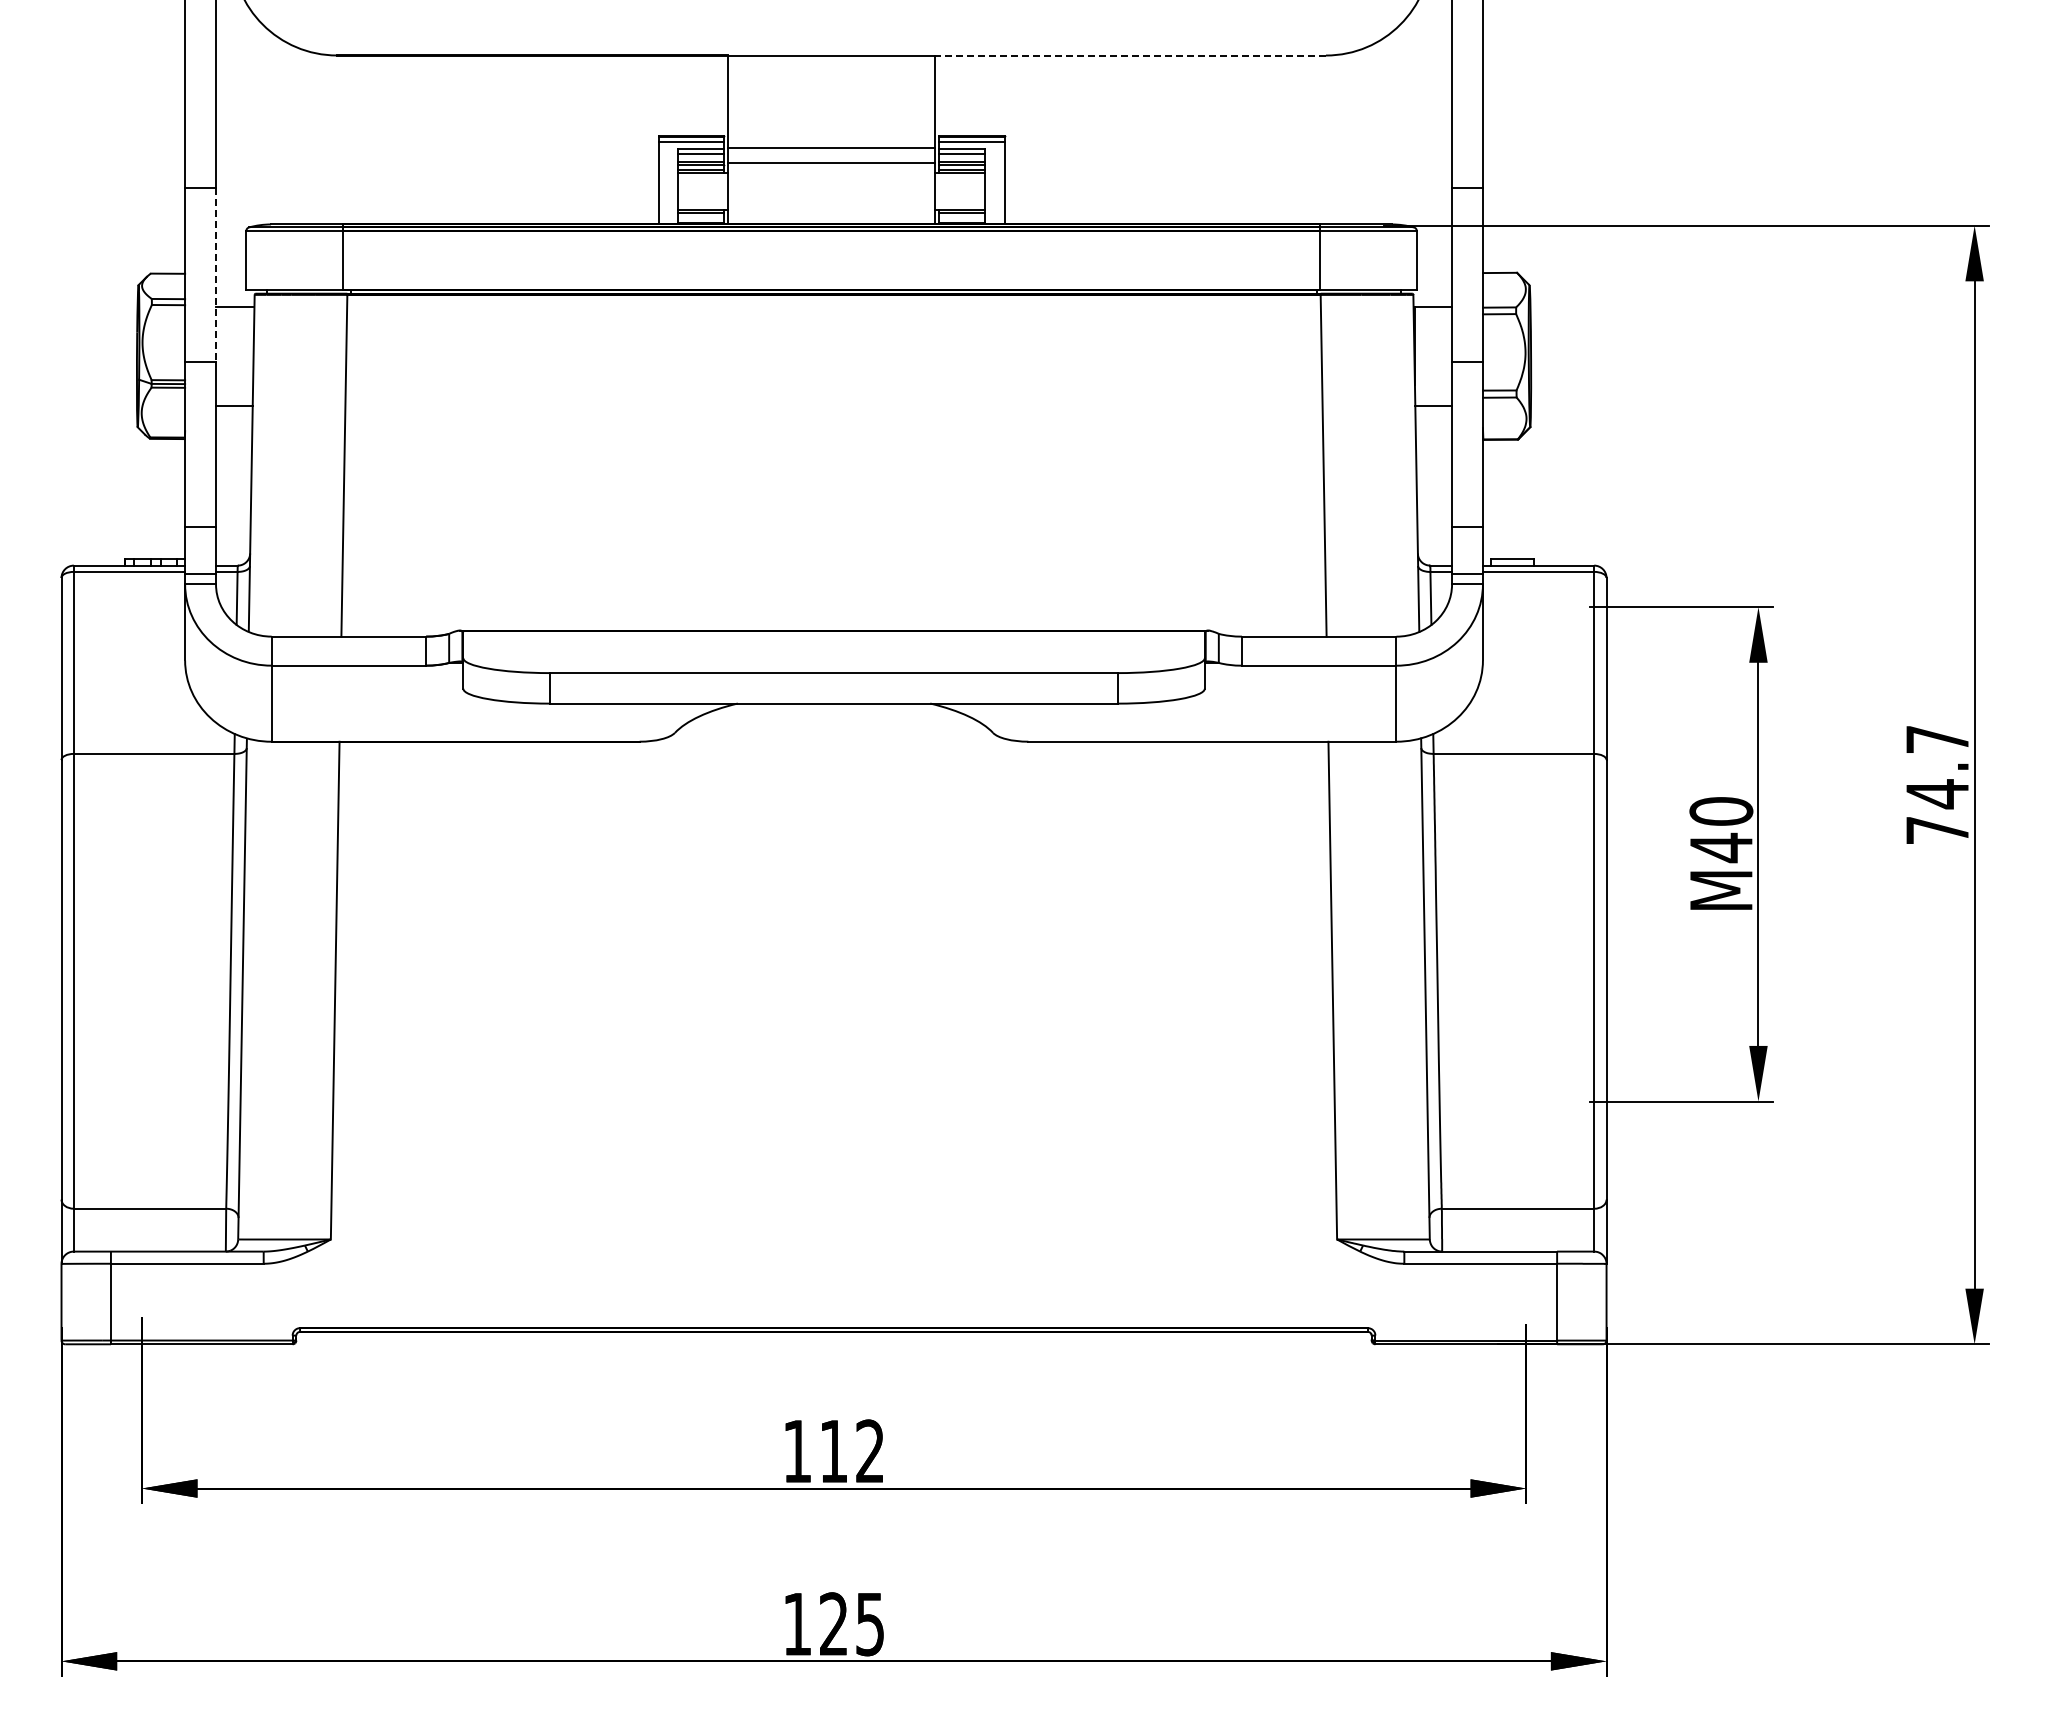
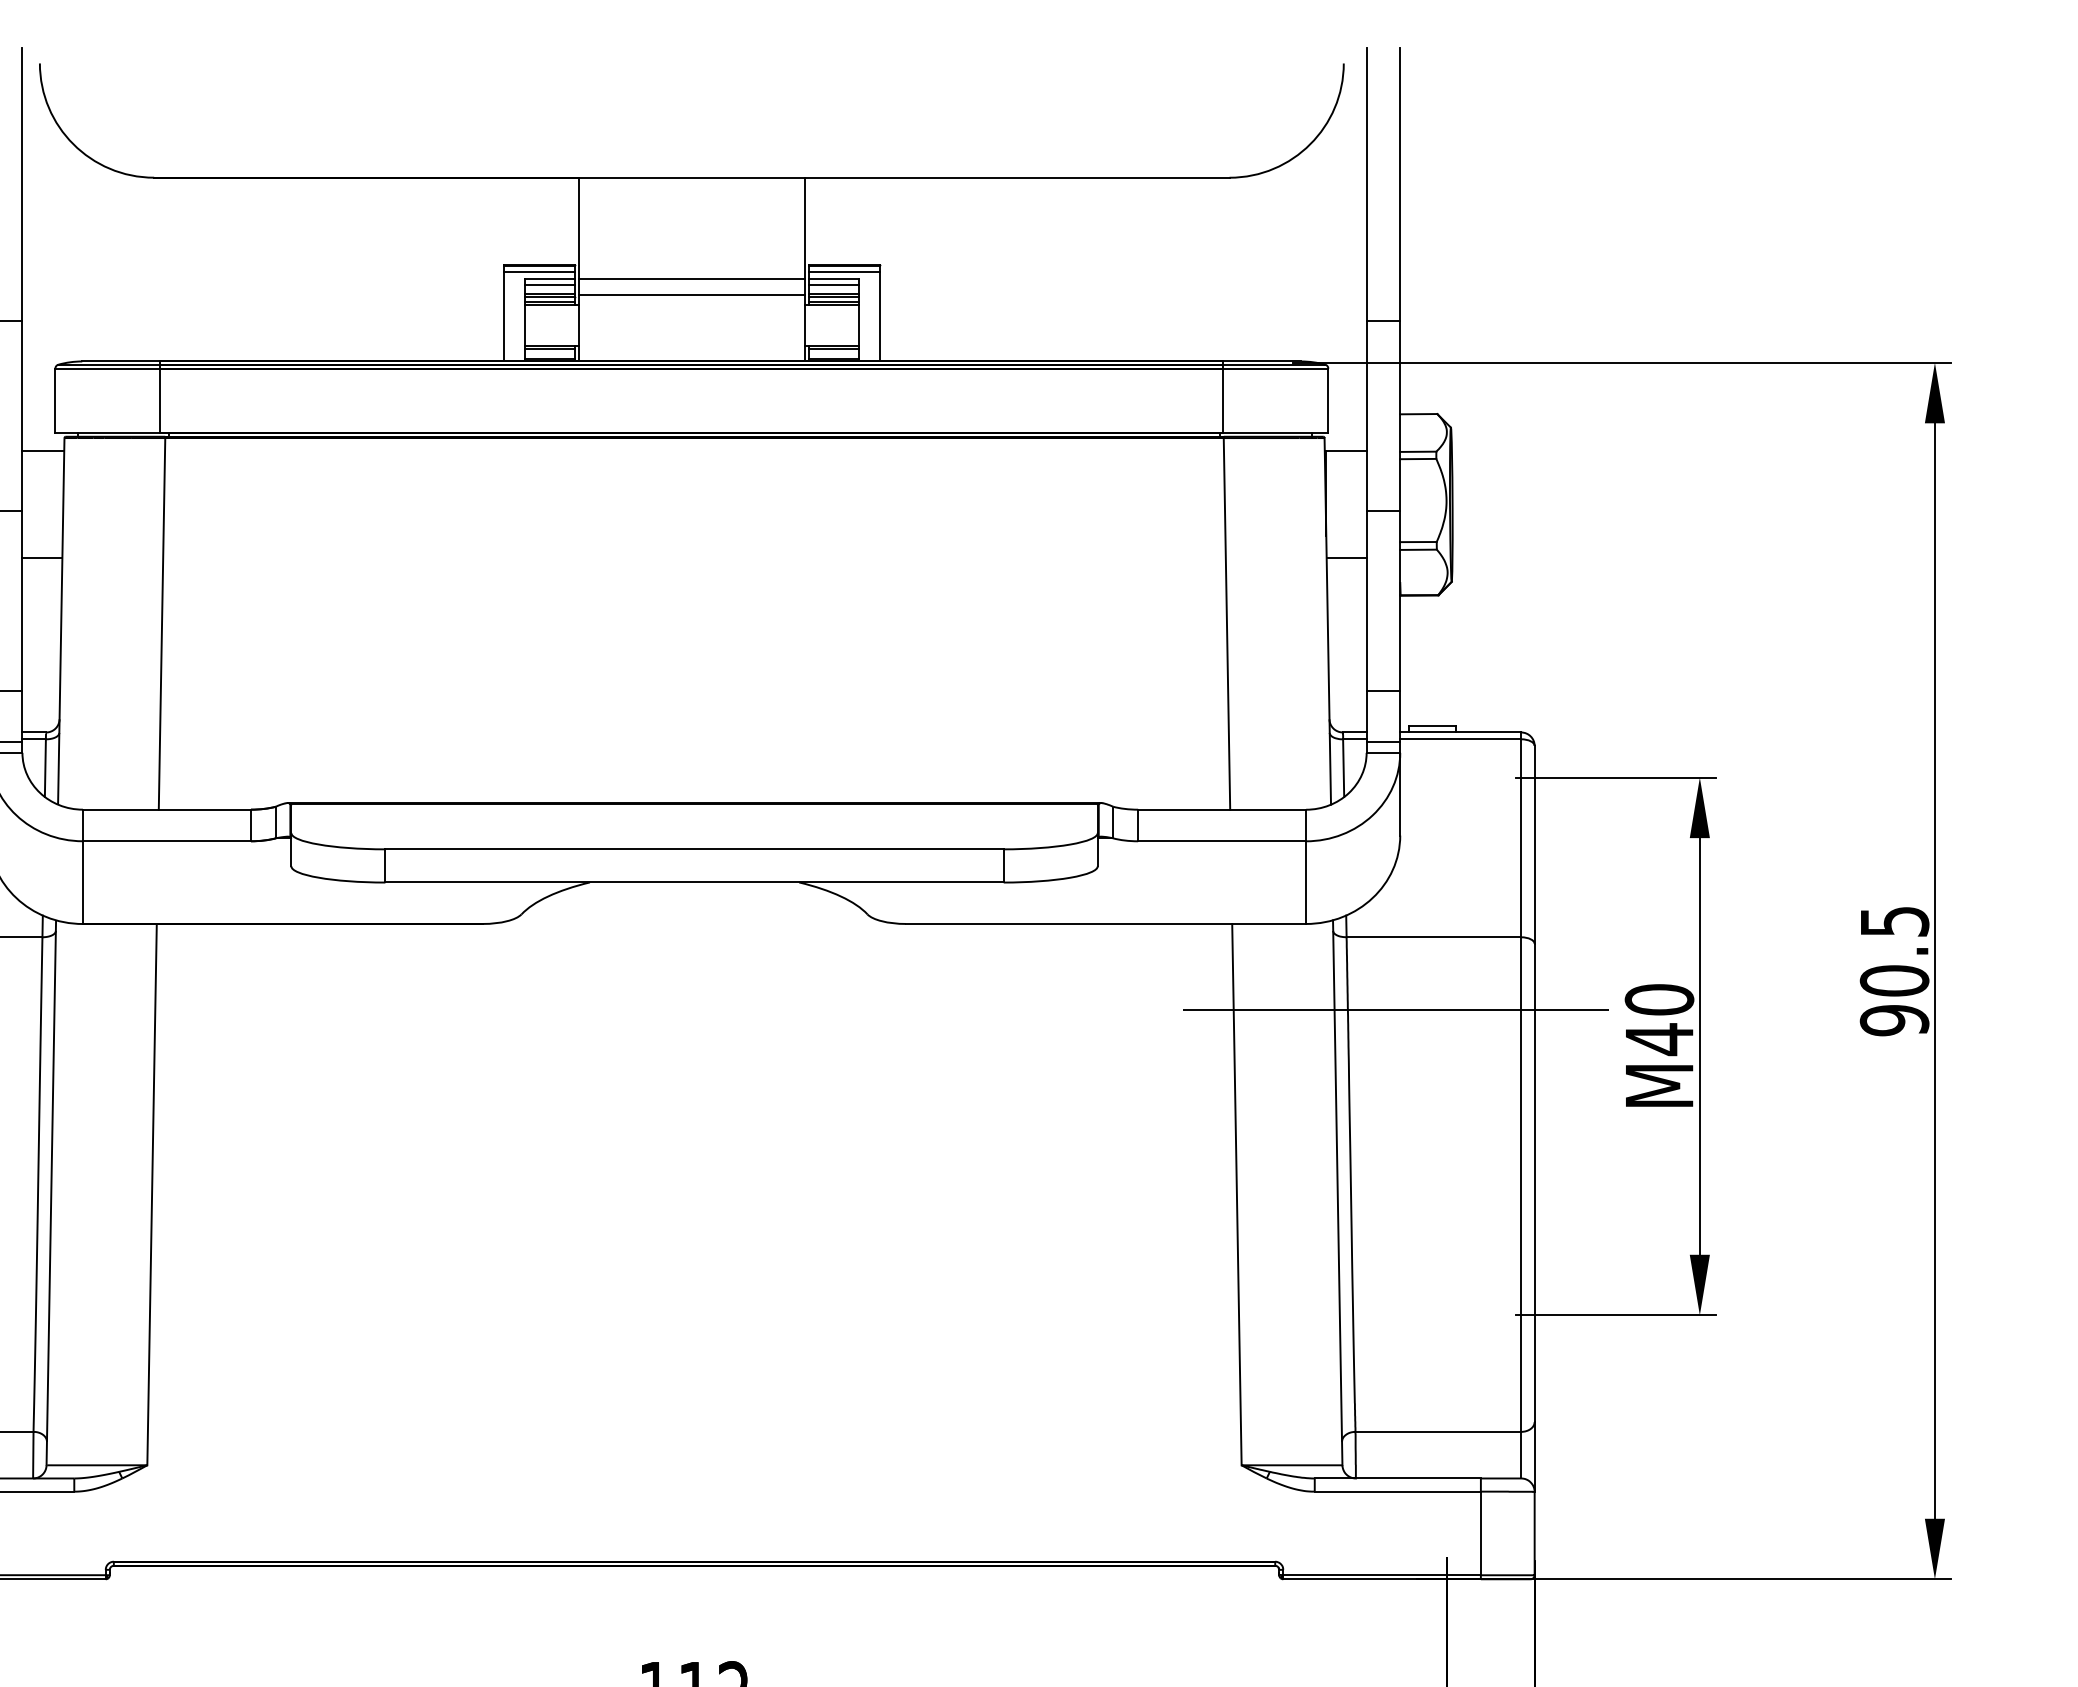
line: (1130, 55) -> (1016, 177), dashed -> solid
line: (216, 275) -> (22, 416), dashed -> solid
text: (1937, 785) -> (1894, 971), 74.7 -> 90.5
line: (1478, 820) -> (1395, 1009), added

